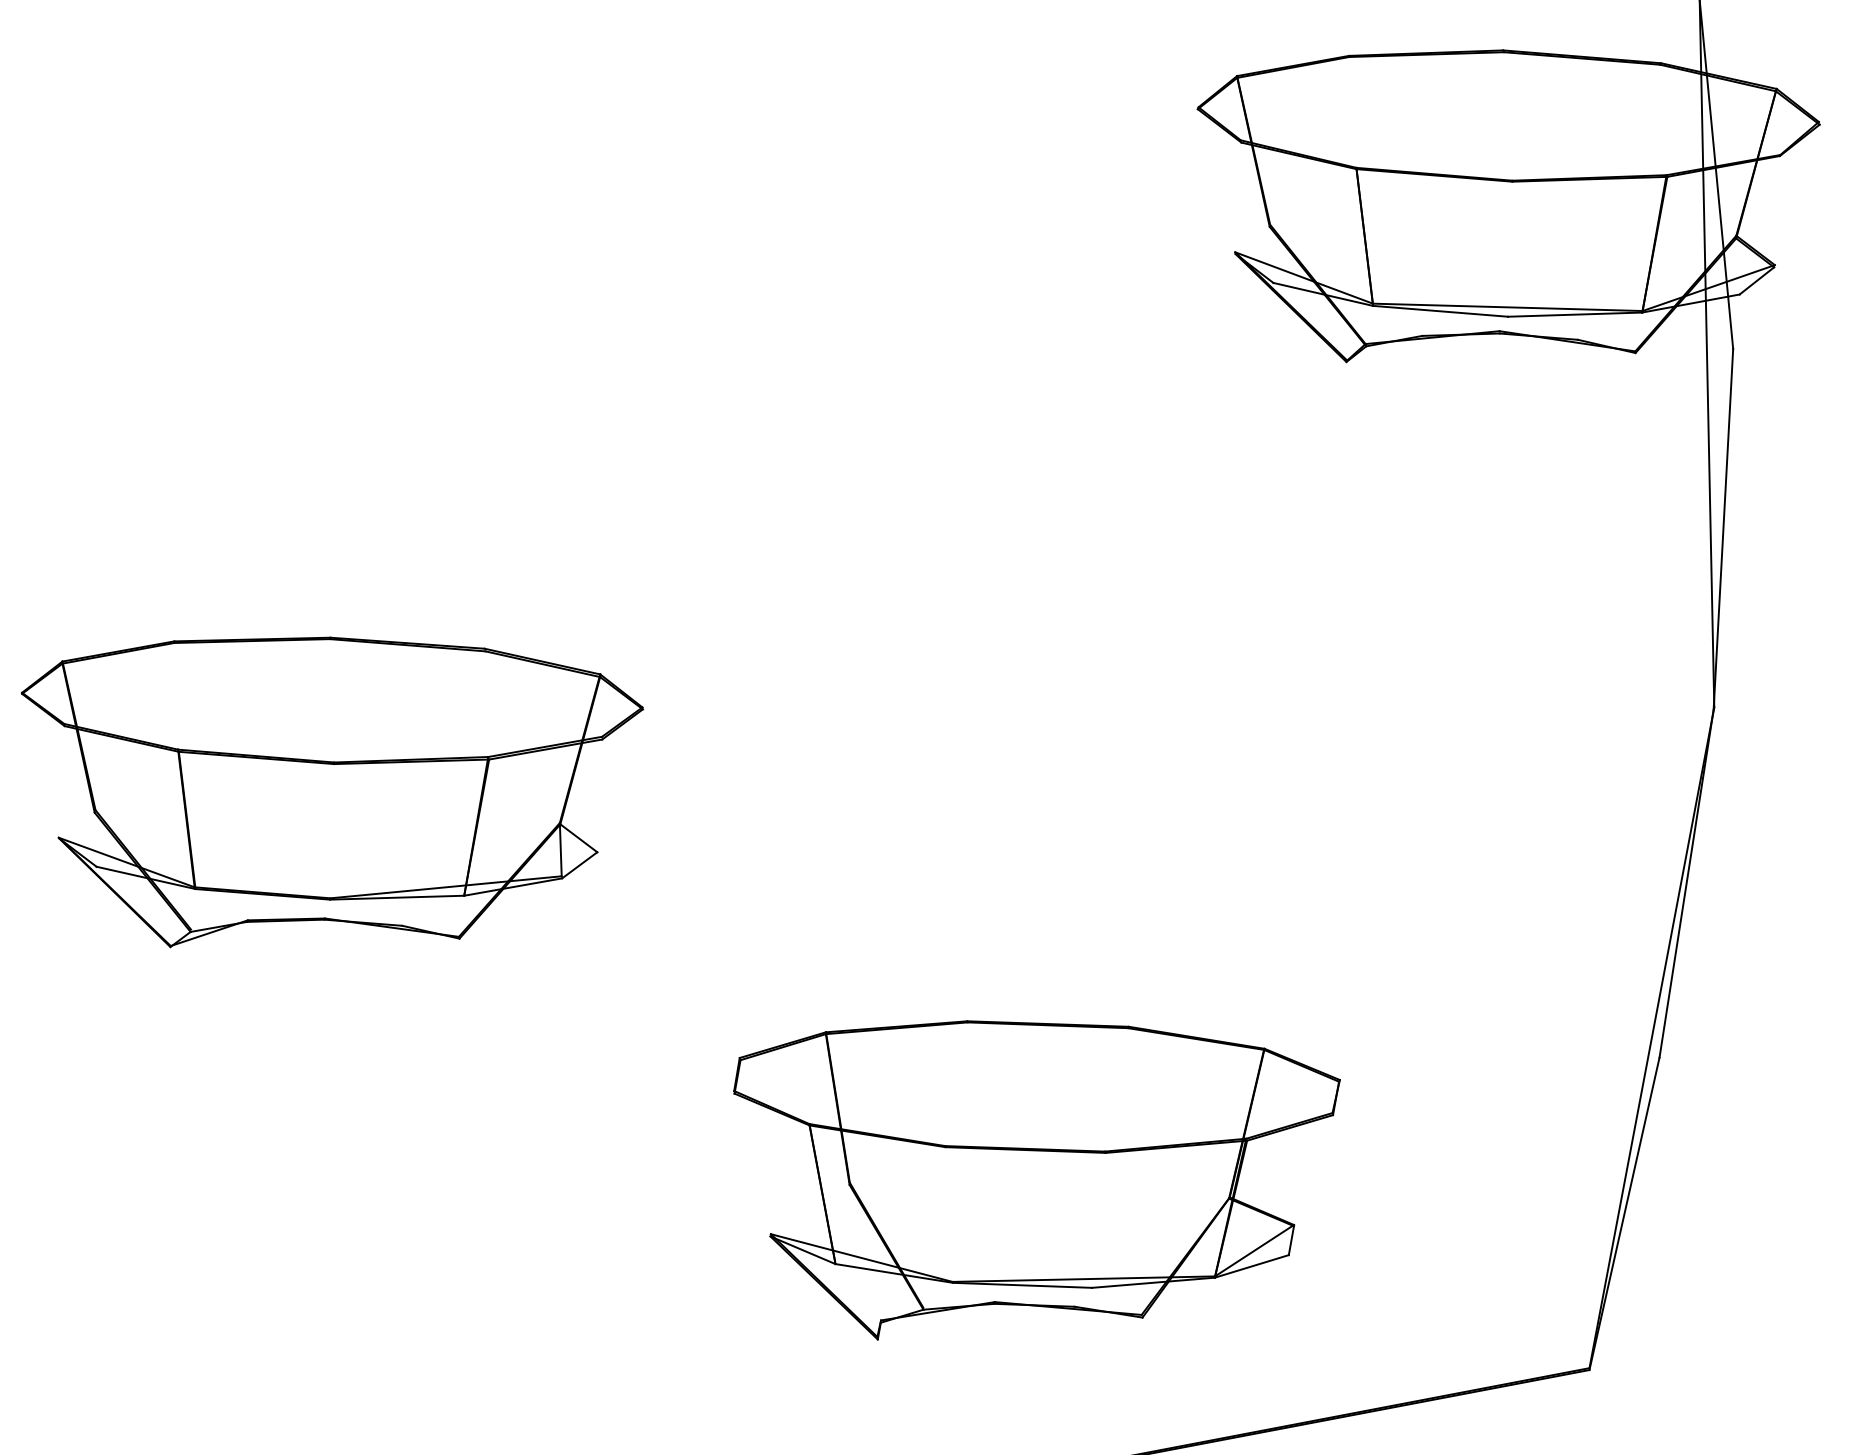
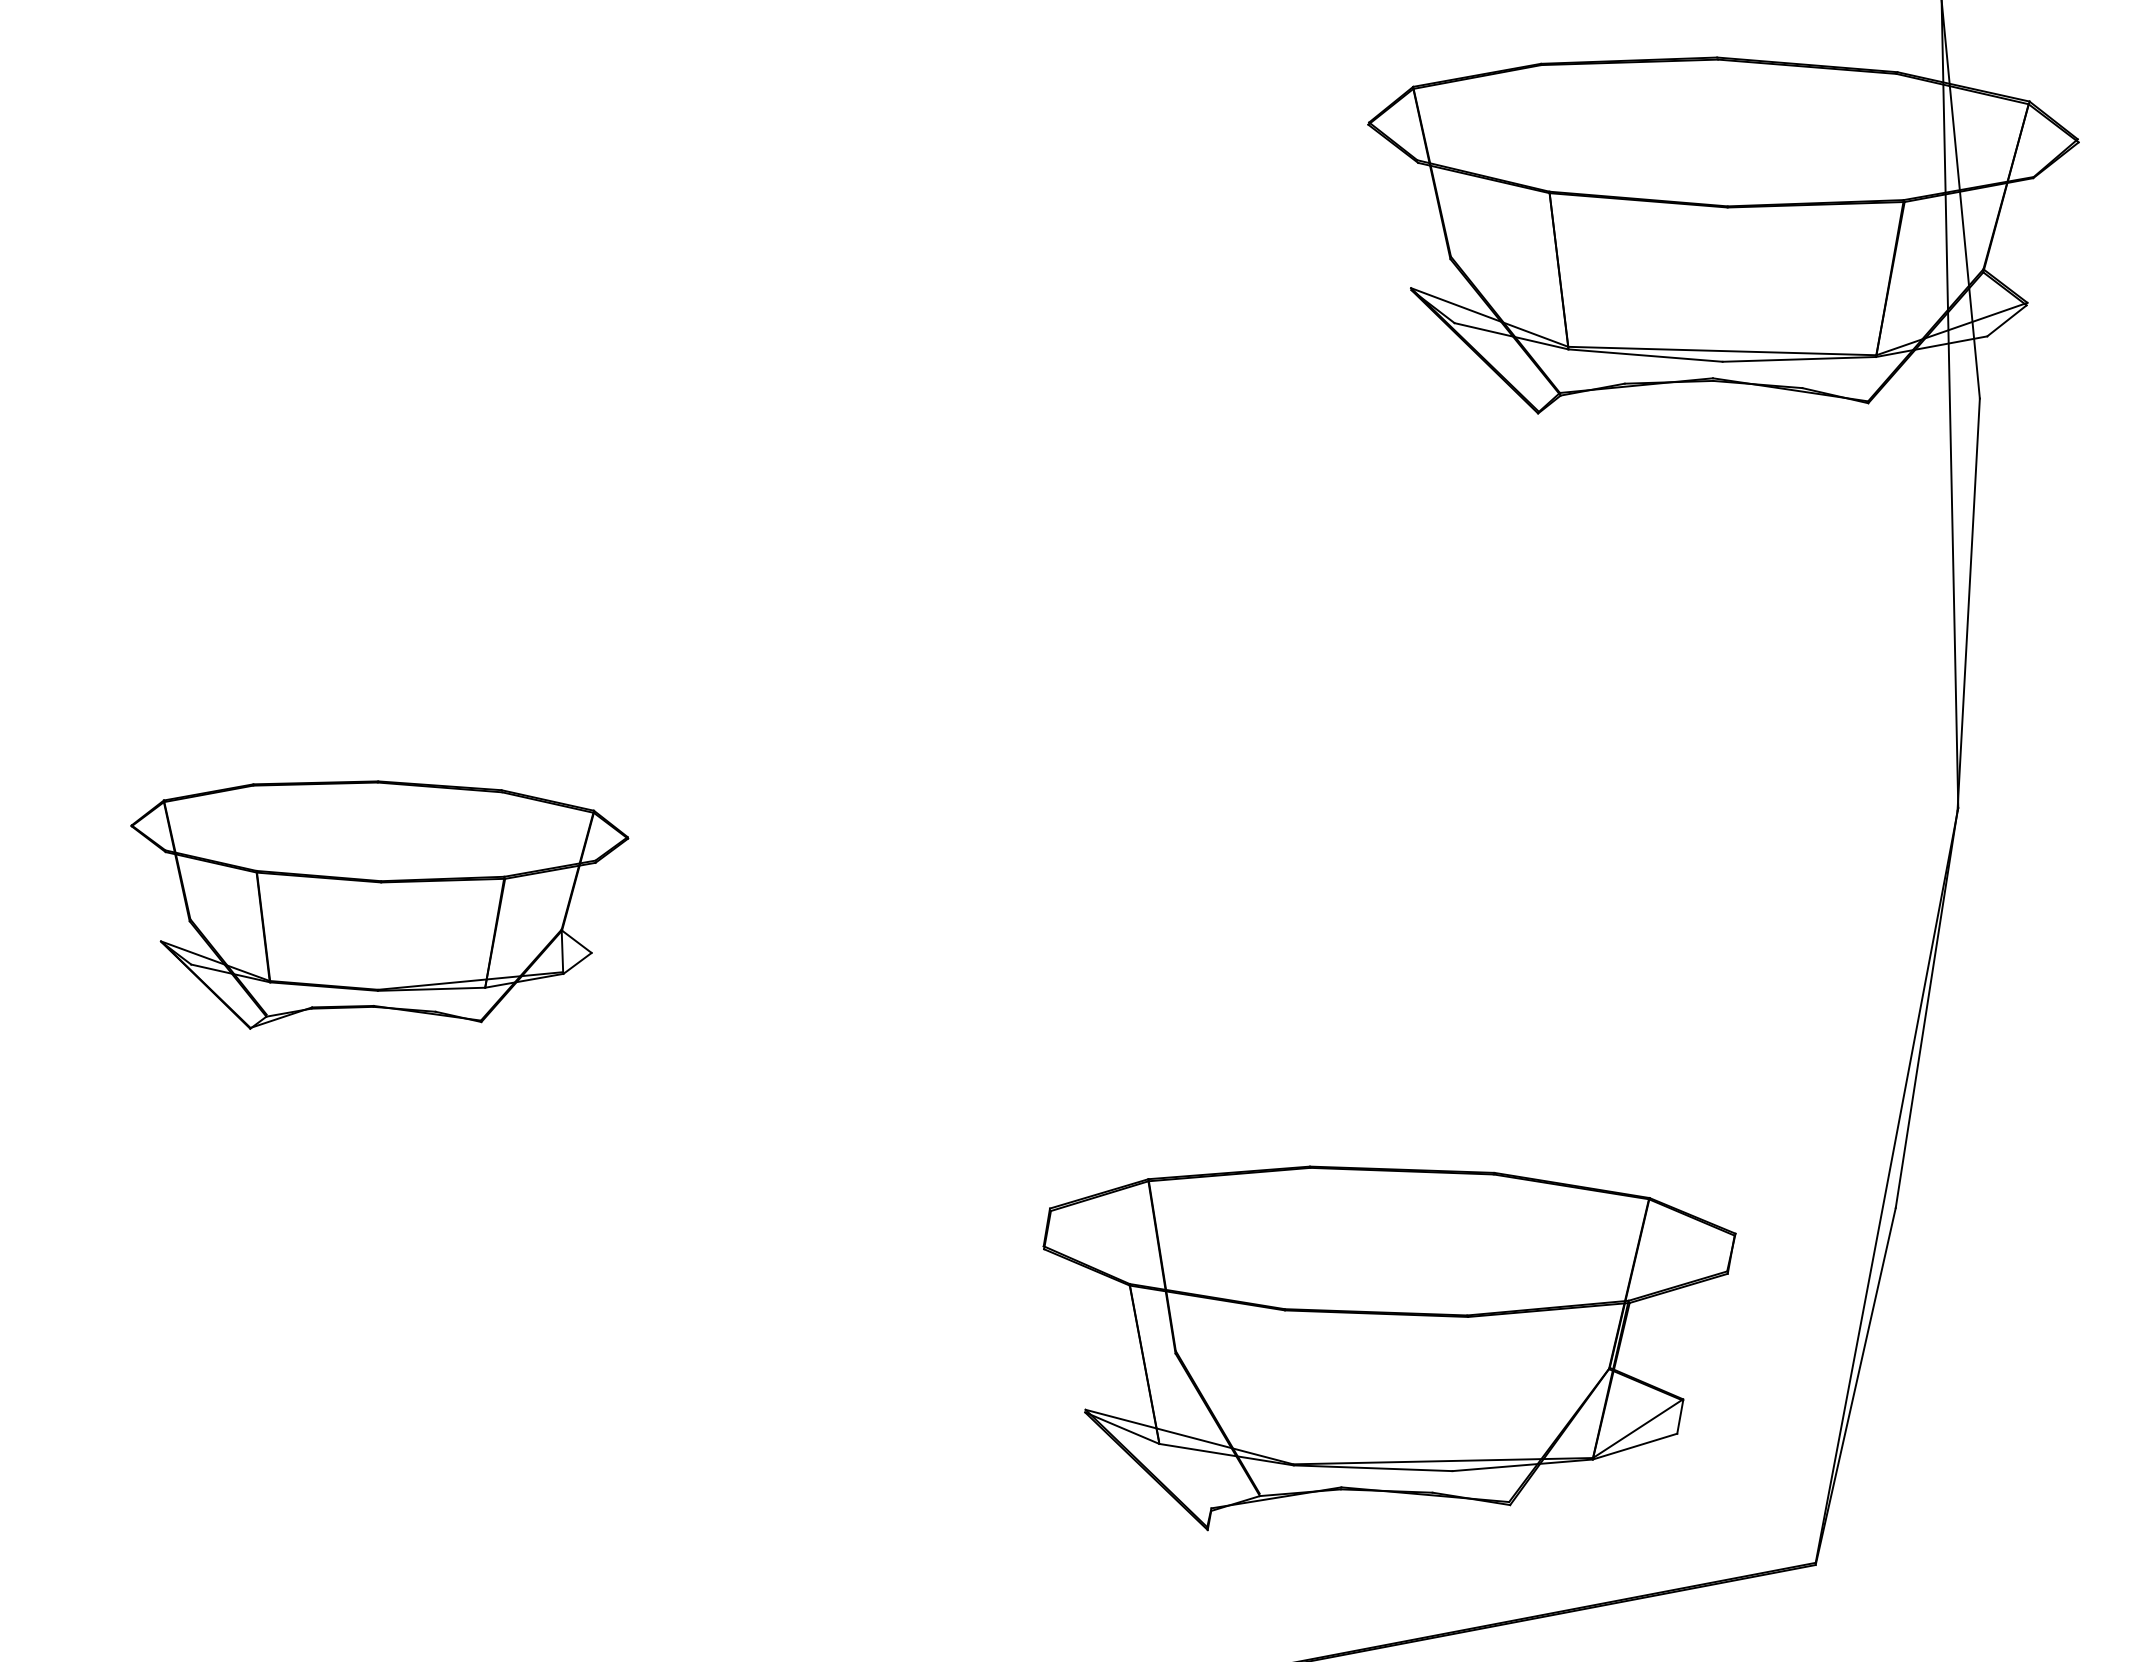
part: (332, 791) -> (379, 904), size x0.7
part: (1036, 1180) -> (1389, 1348), moved

